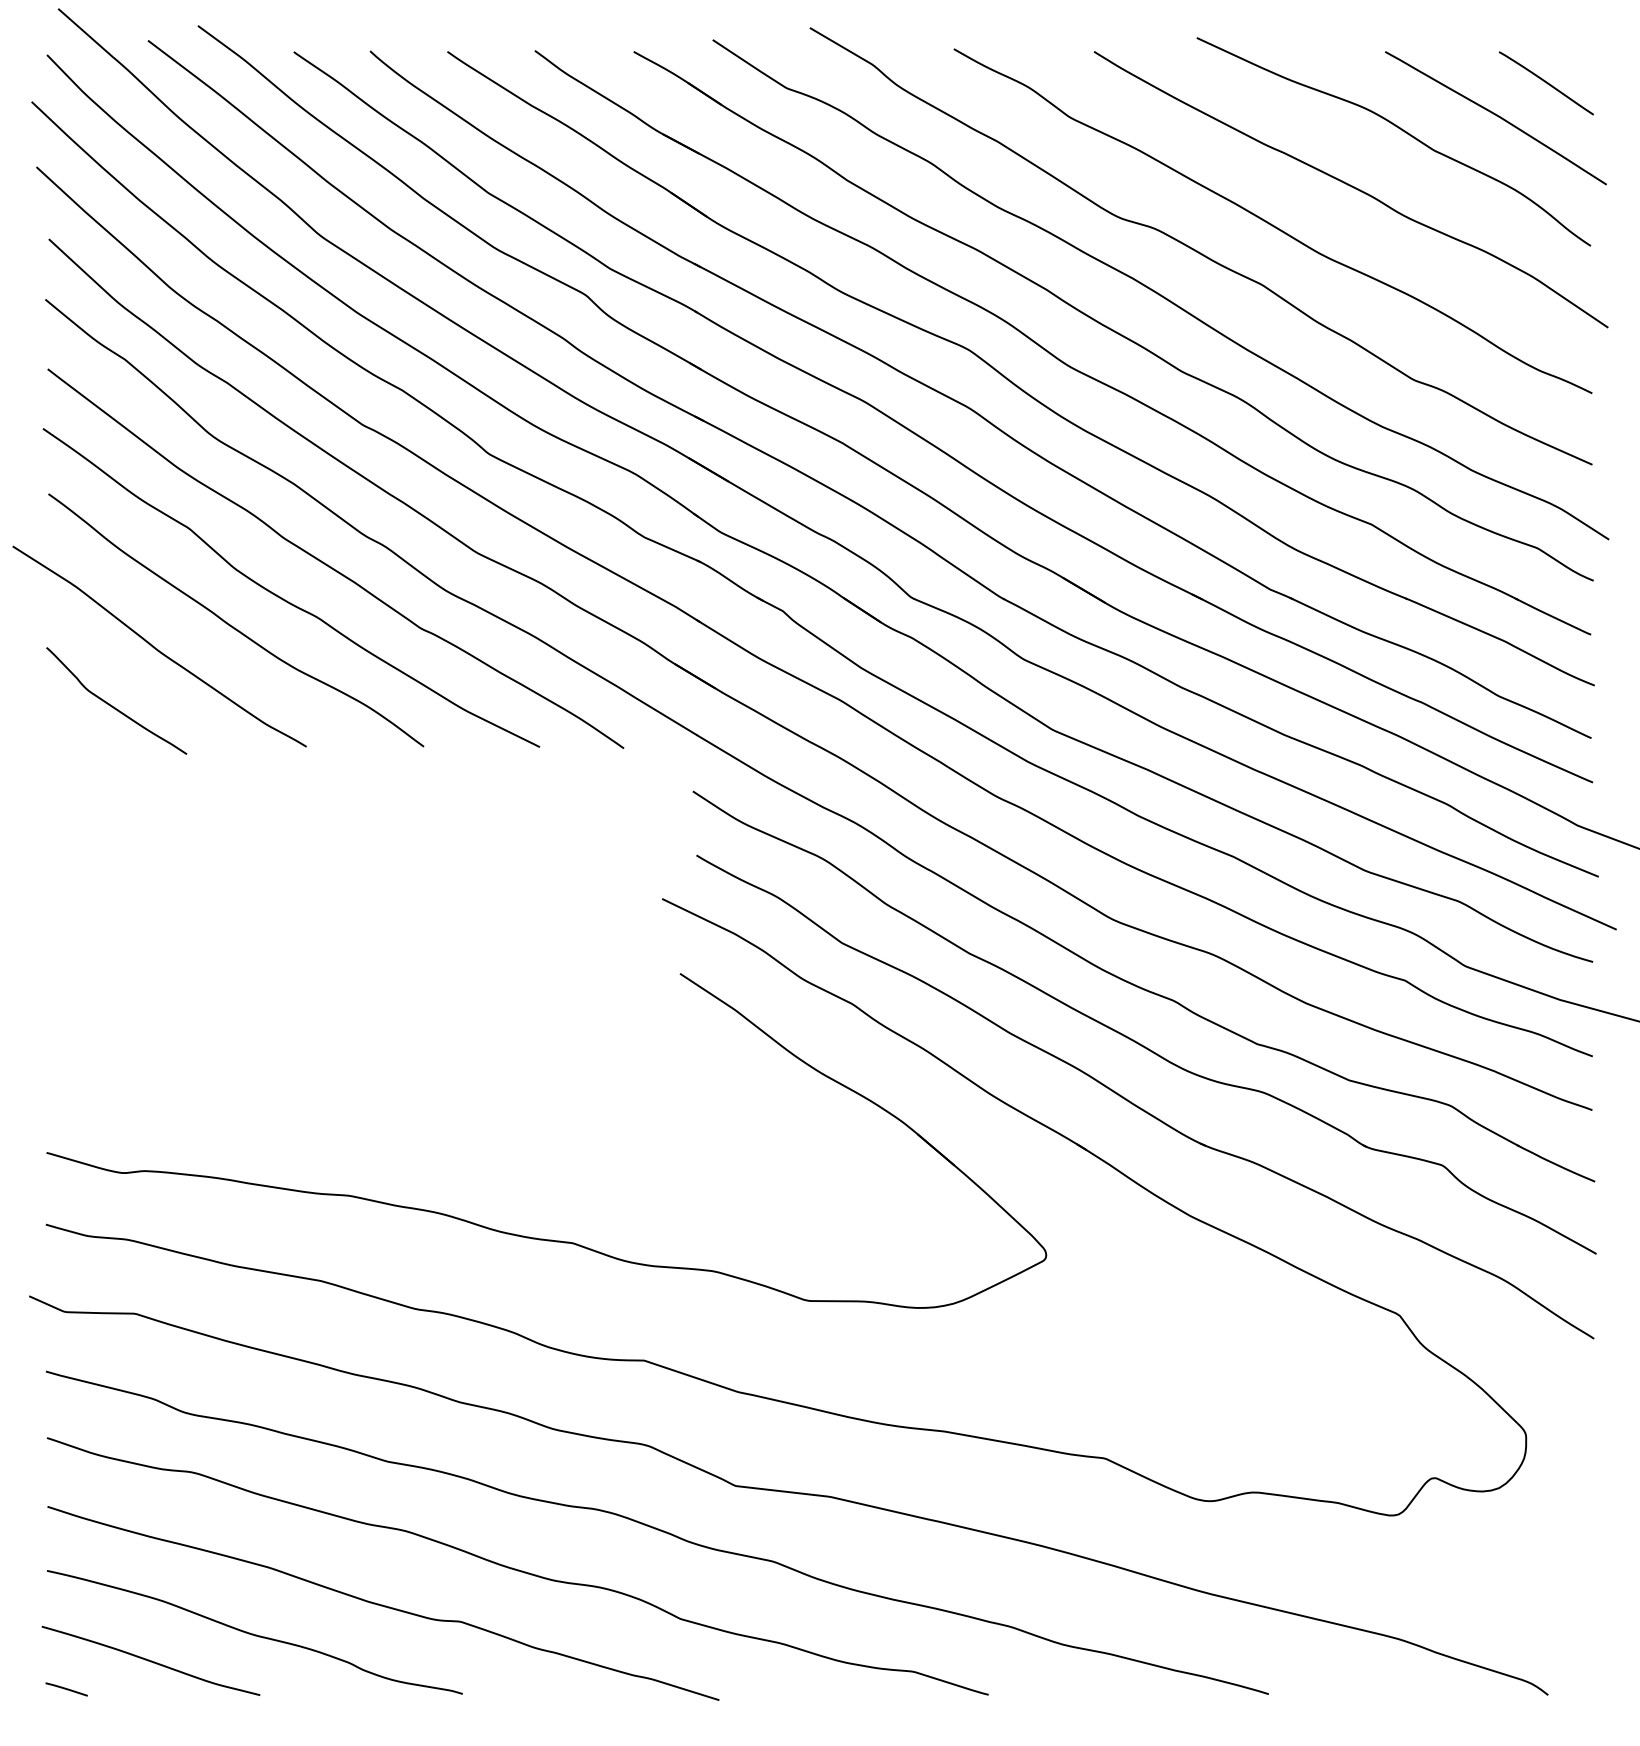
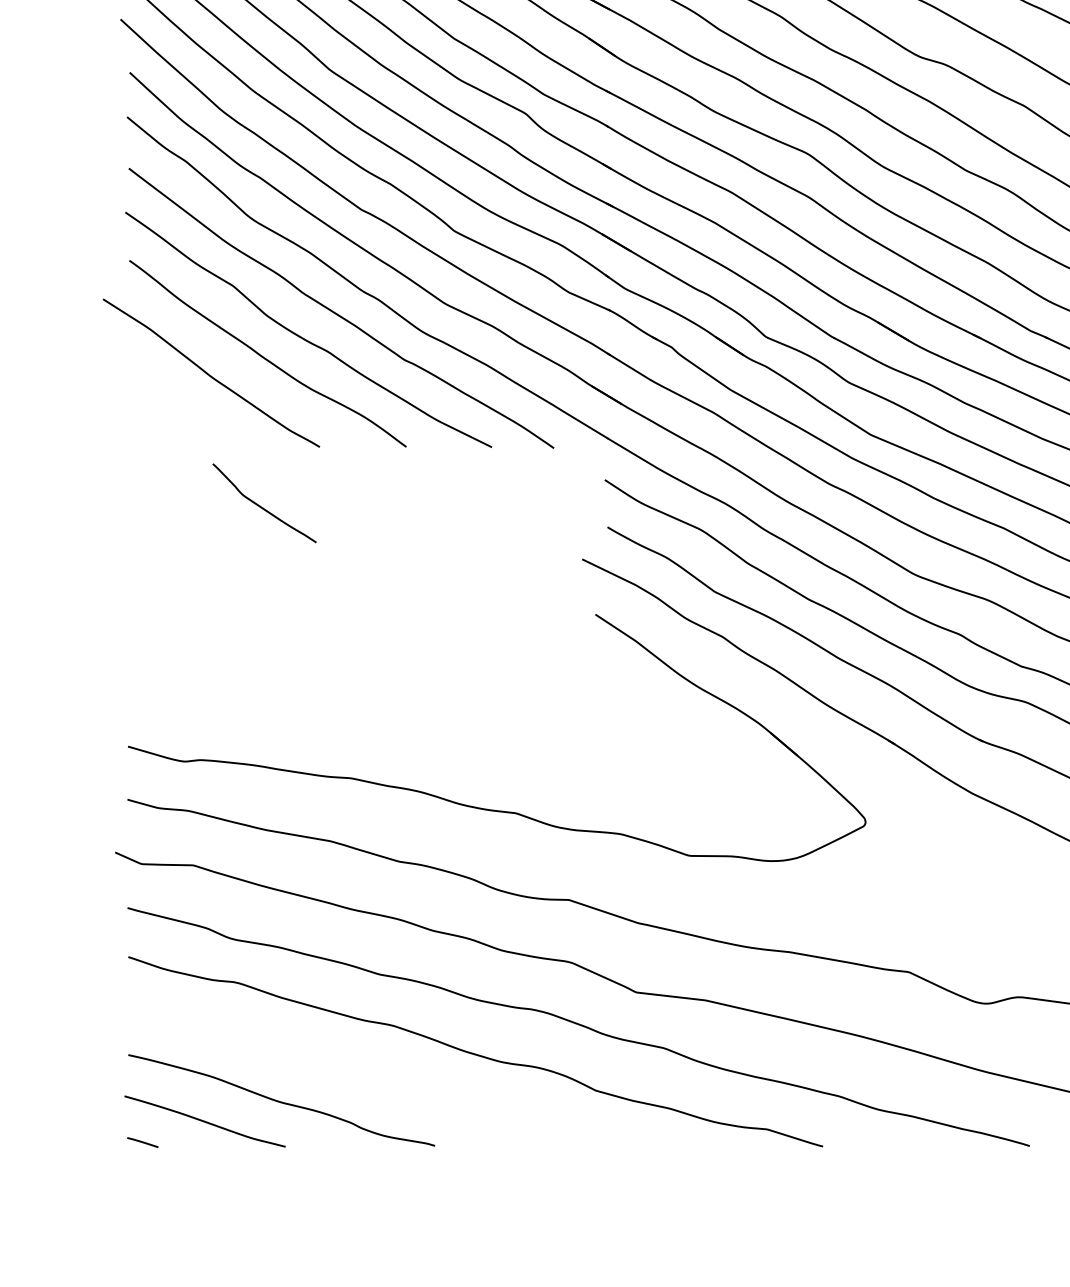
curve: (112, 705) -> (261, 506), moved
curve: (382, 1604) -> (375, 1079), removed

